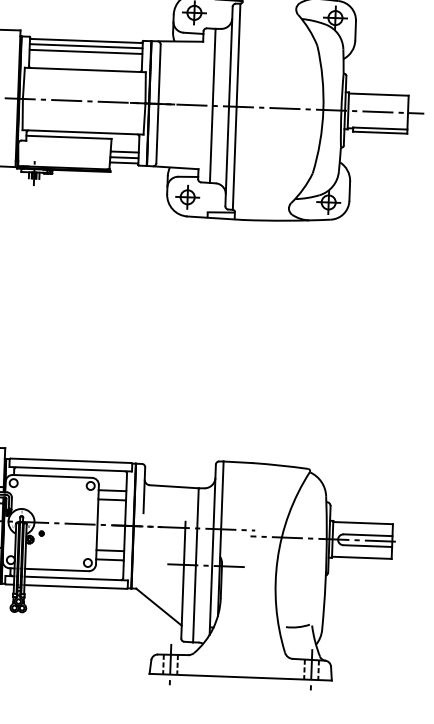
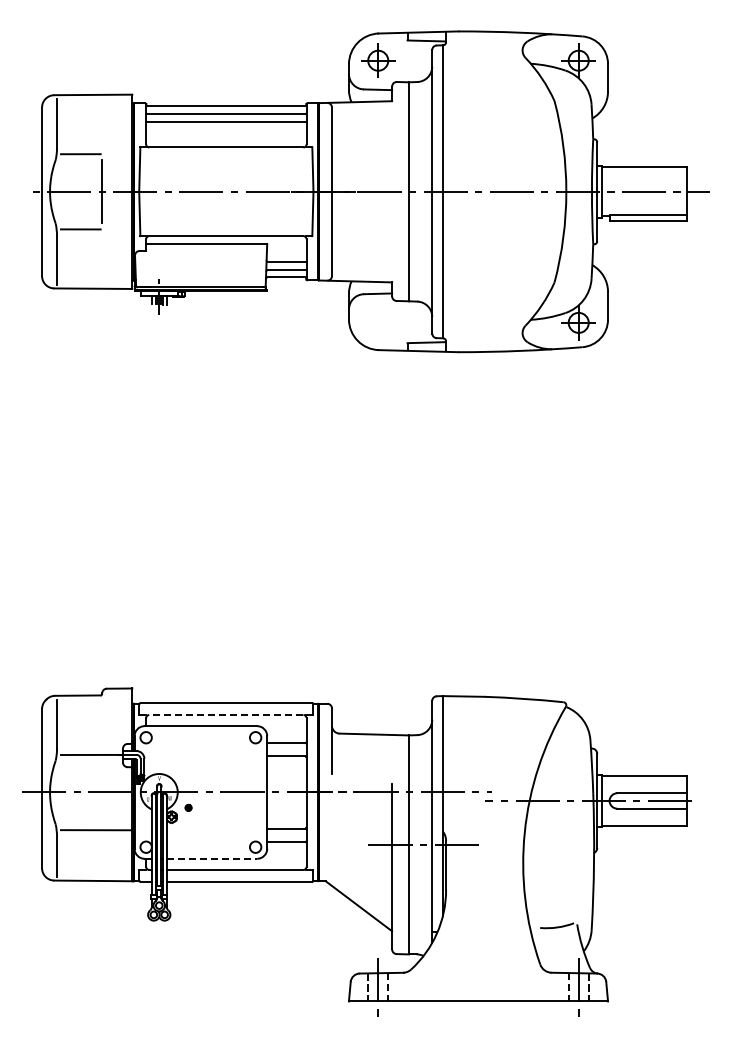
part: (187, 197) -> (378, 322), removed
line: (70, 469) -> (225, 715), solid -> dashed
line: (57, 569) -> (212, 858), solid -> dashed

